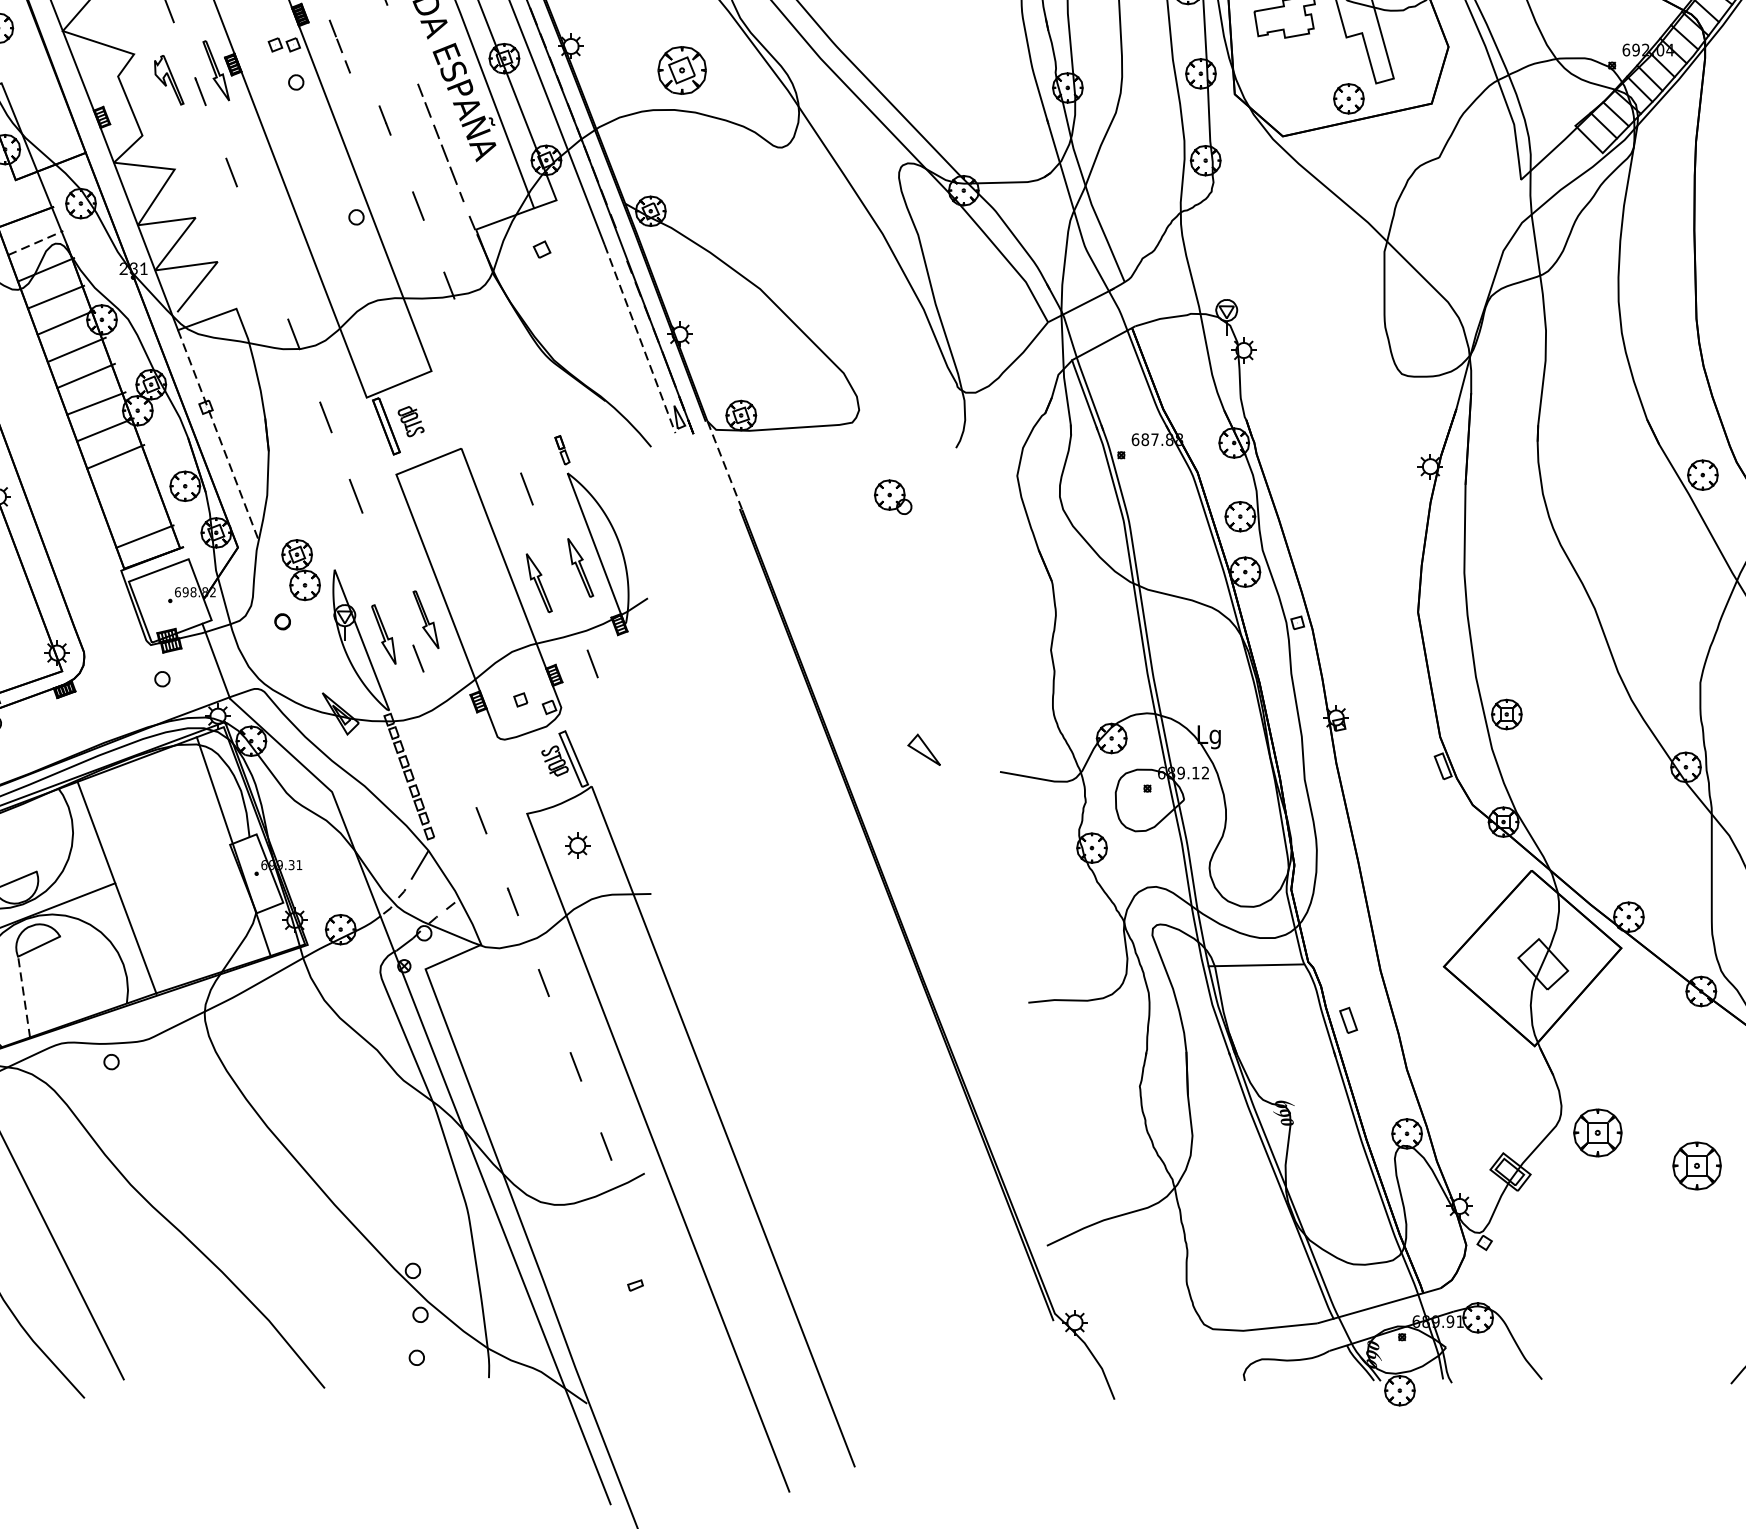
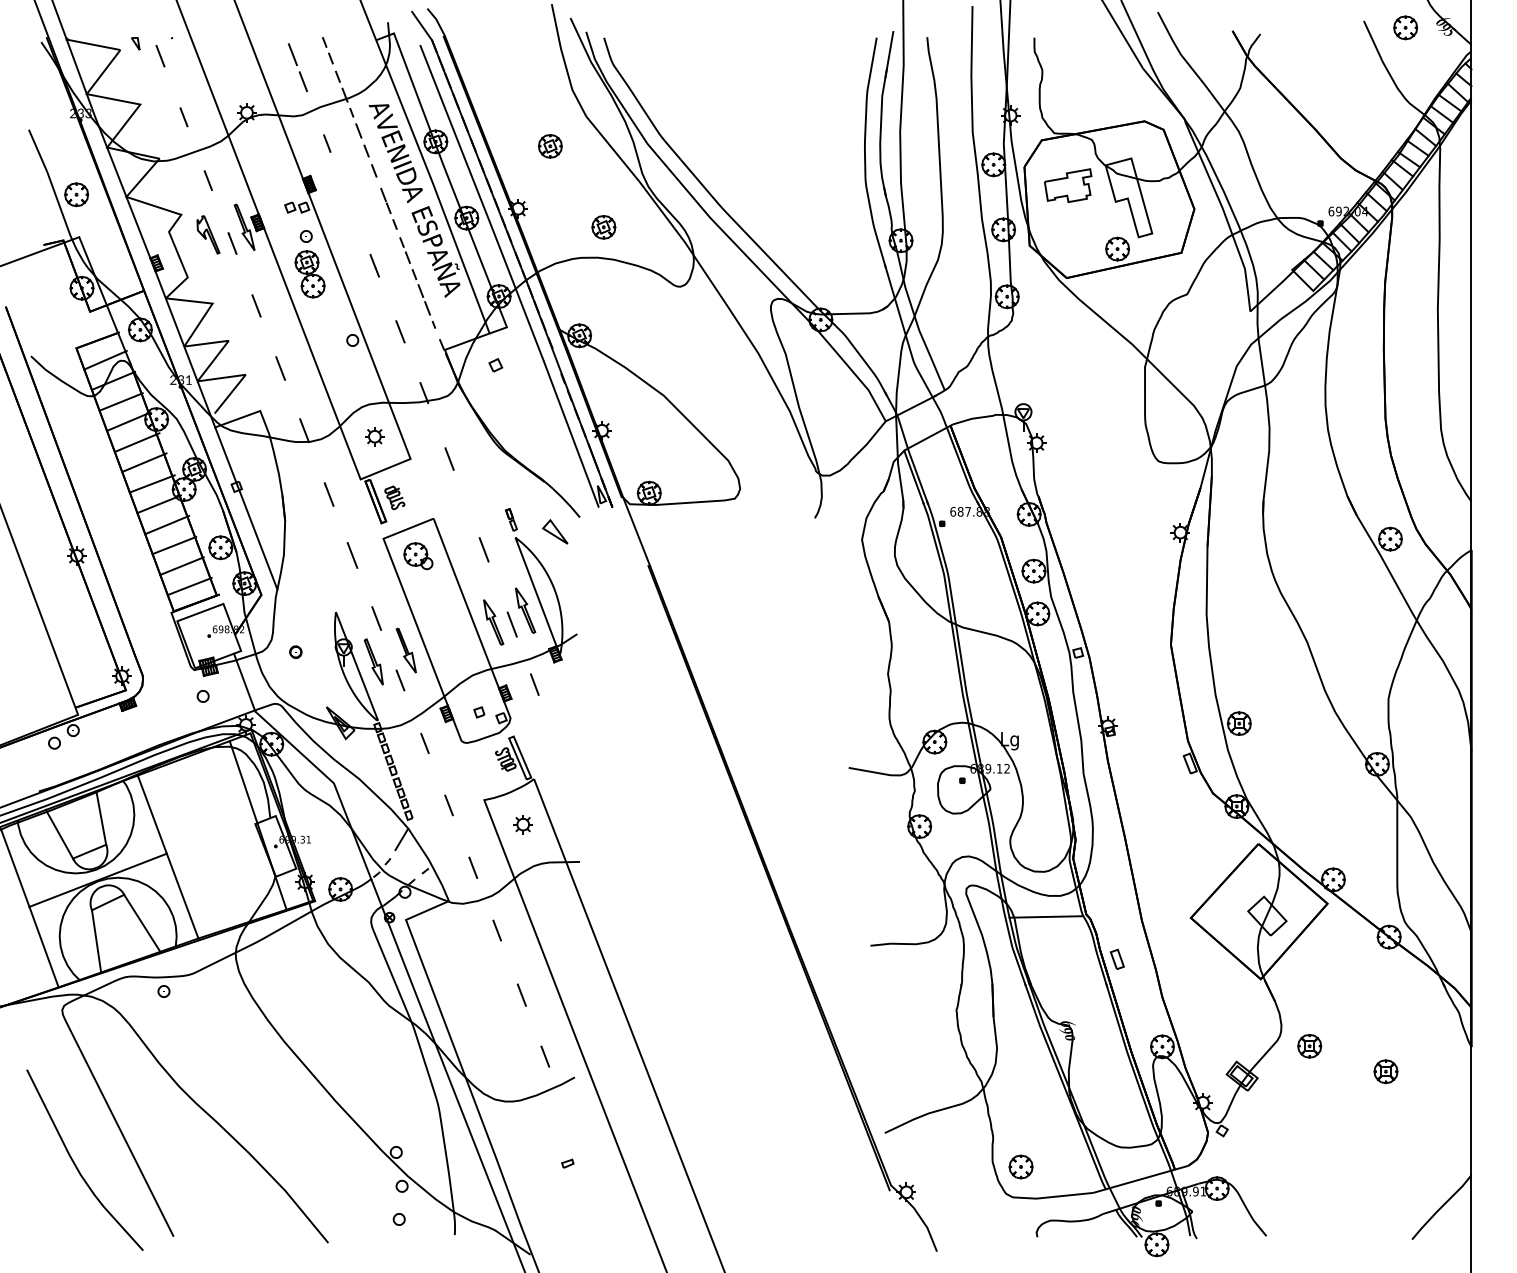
line: (339, 46) -> (388, 208), moved
part: (681, 70) -> (603, 227), size x0.62
line: (36, 243) -> (106, 360), dashed -> solid
line: (262, 253) -> (280, 368), added
line: (640, 339) -> (571, 434), dashed -> solid
part: (384, 341) -> (374, 436), added
line: (482, 370) -> (449, 458), added
line: (218, 435) -> (246, 508), dashed -> solid
line: (724, 465) -> (636, 531), dashed -> solid
line: (125, 483) -> (174, 545), added
part: (893, 497) -> (418, 556), moved
line: (134, 509) -> (181, 565), added
part: (300, 570) -> (309, 274), moved
line: (387, 578) -> (376, 618), added
line: (562, 585) -> (511, 624), added
line: (449, 740) -> (424, 743), added
part: (924, 749) -> (555, 531), moved
line: (30, 836) -> (101, 817), added
line: (83, 973) -> (142, 923), added
line: (24, 997) -> (96, 941), dashed -> solid
part: (1597, 1133) -> (1309, 1046), size x0.62
part: (1696, 1165) -> (1385, 1071), size x0.62
part: (1222, 1289) -> (1020, 1166), added

